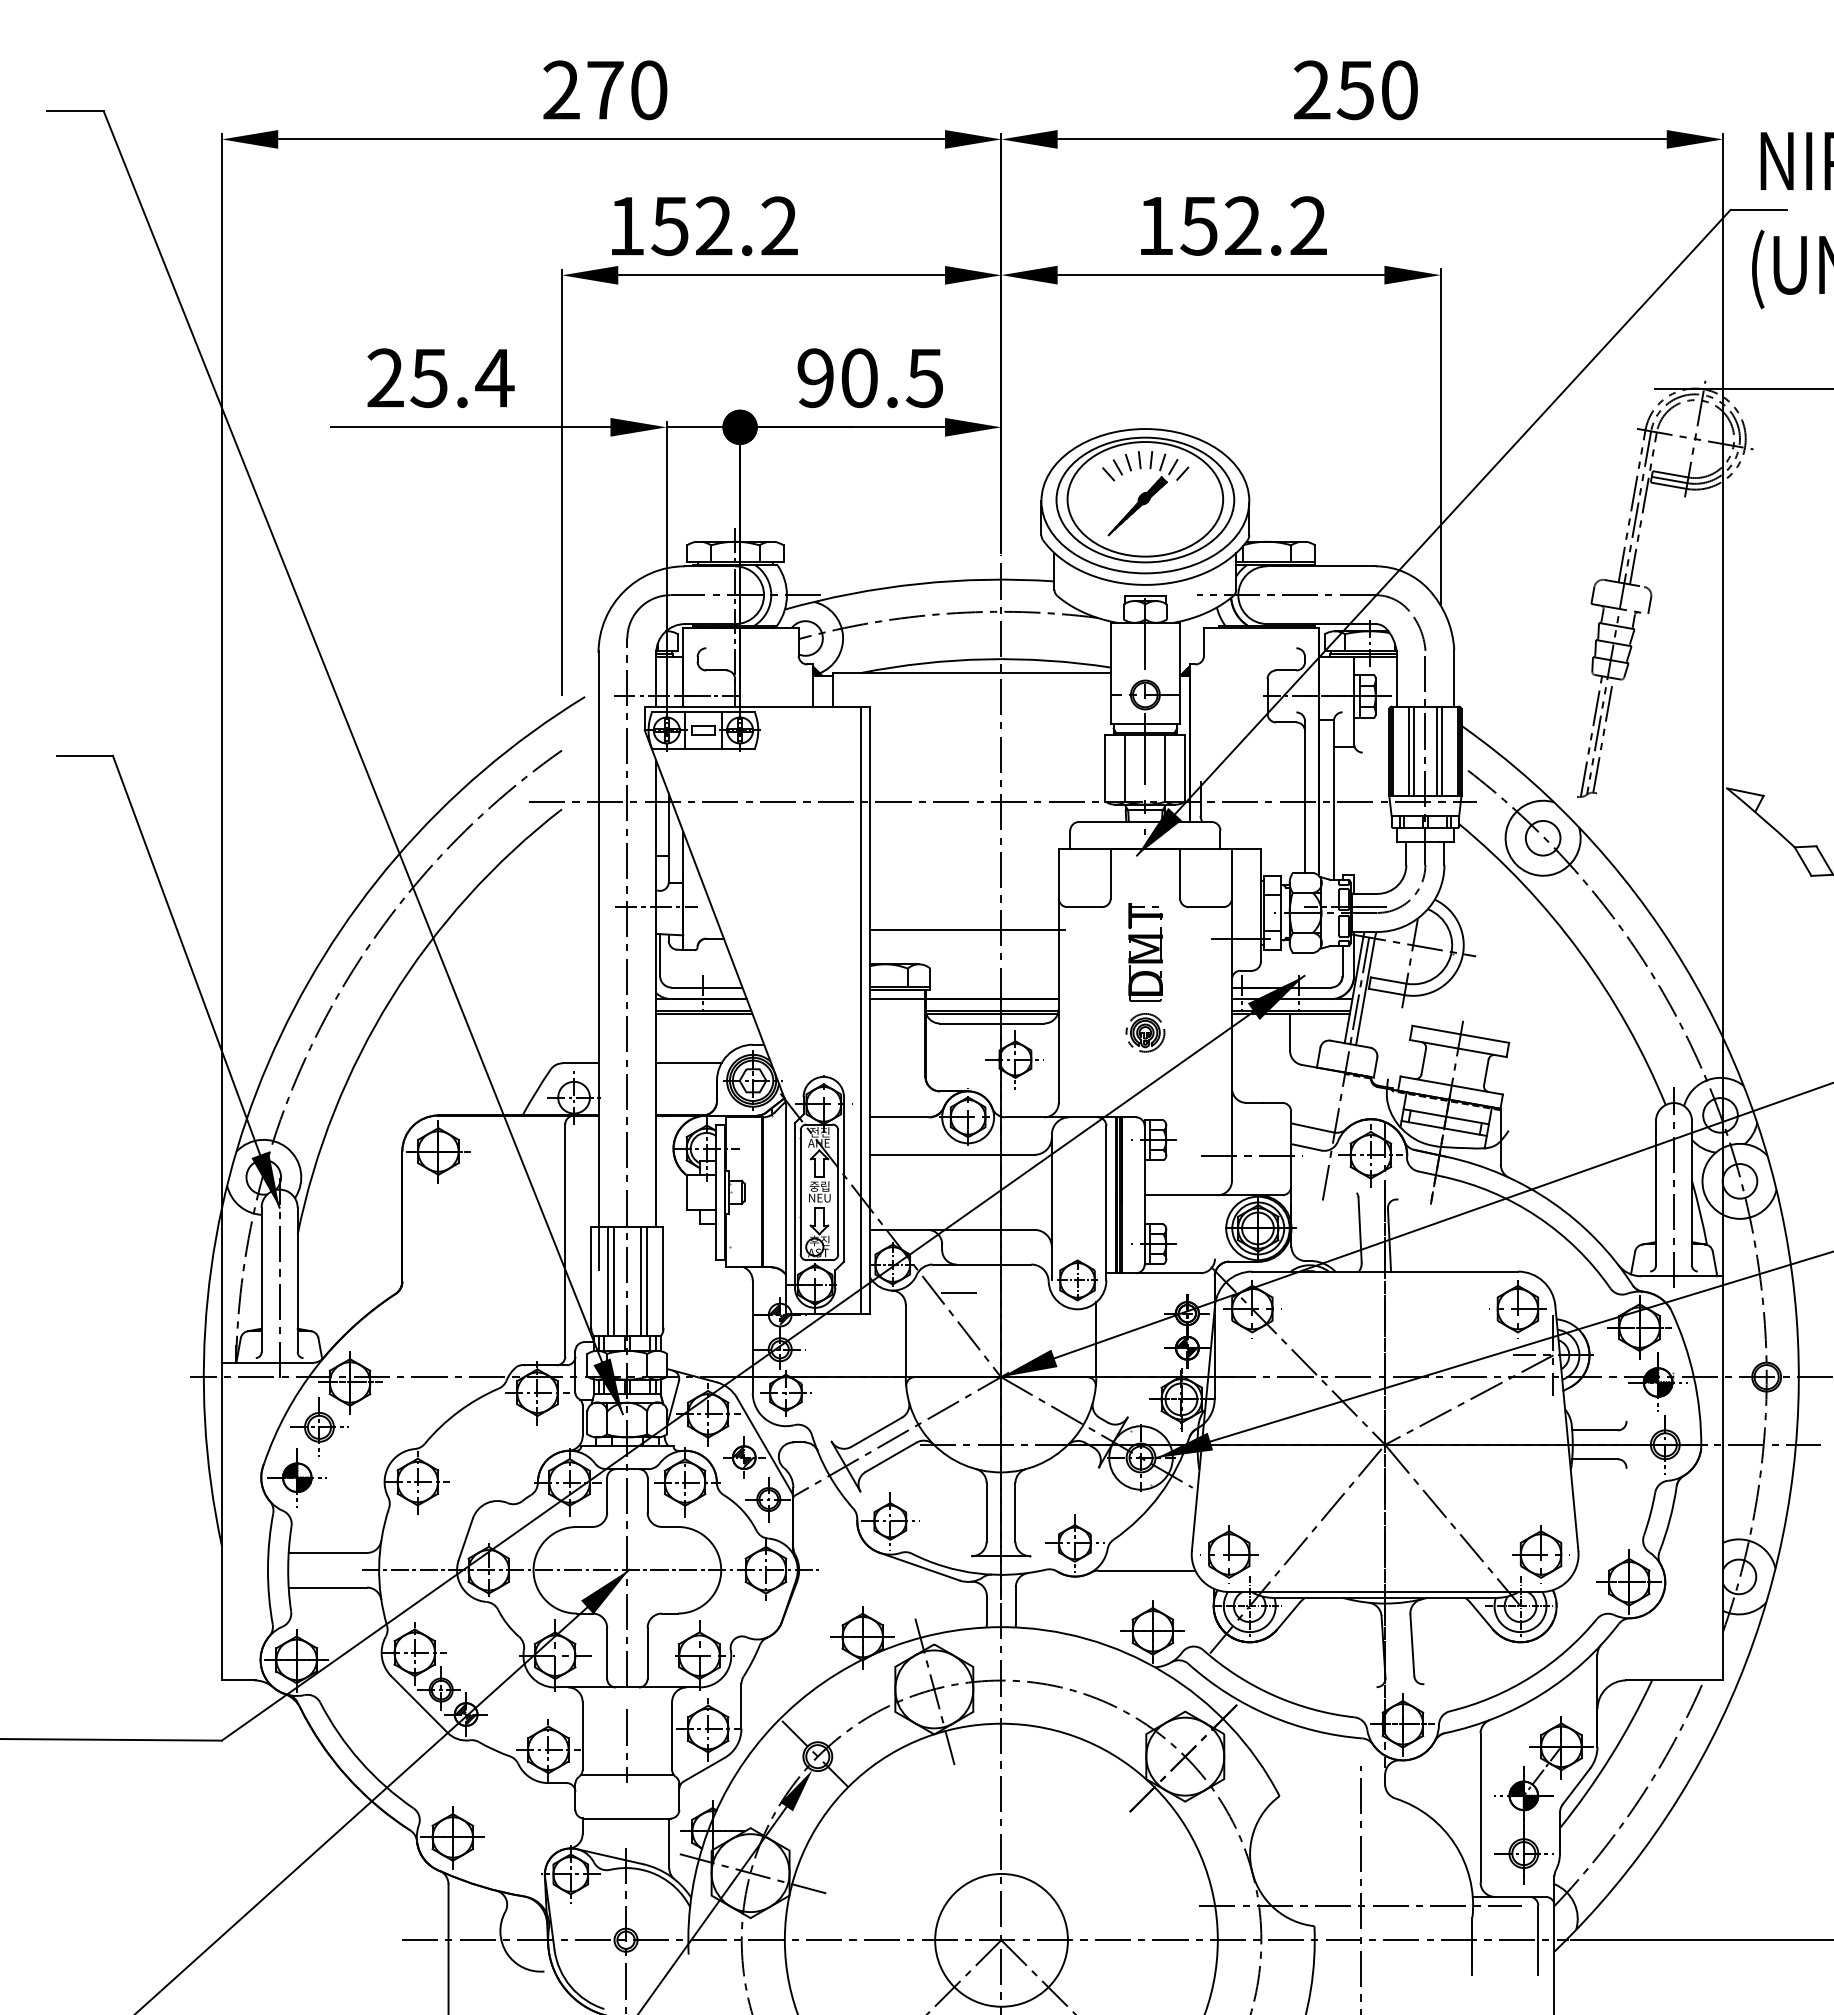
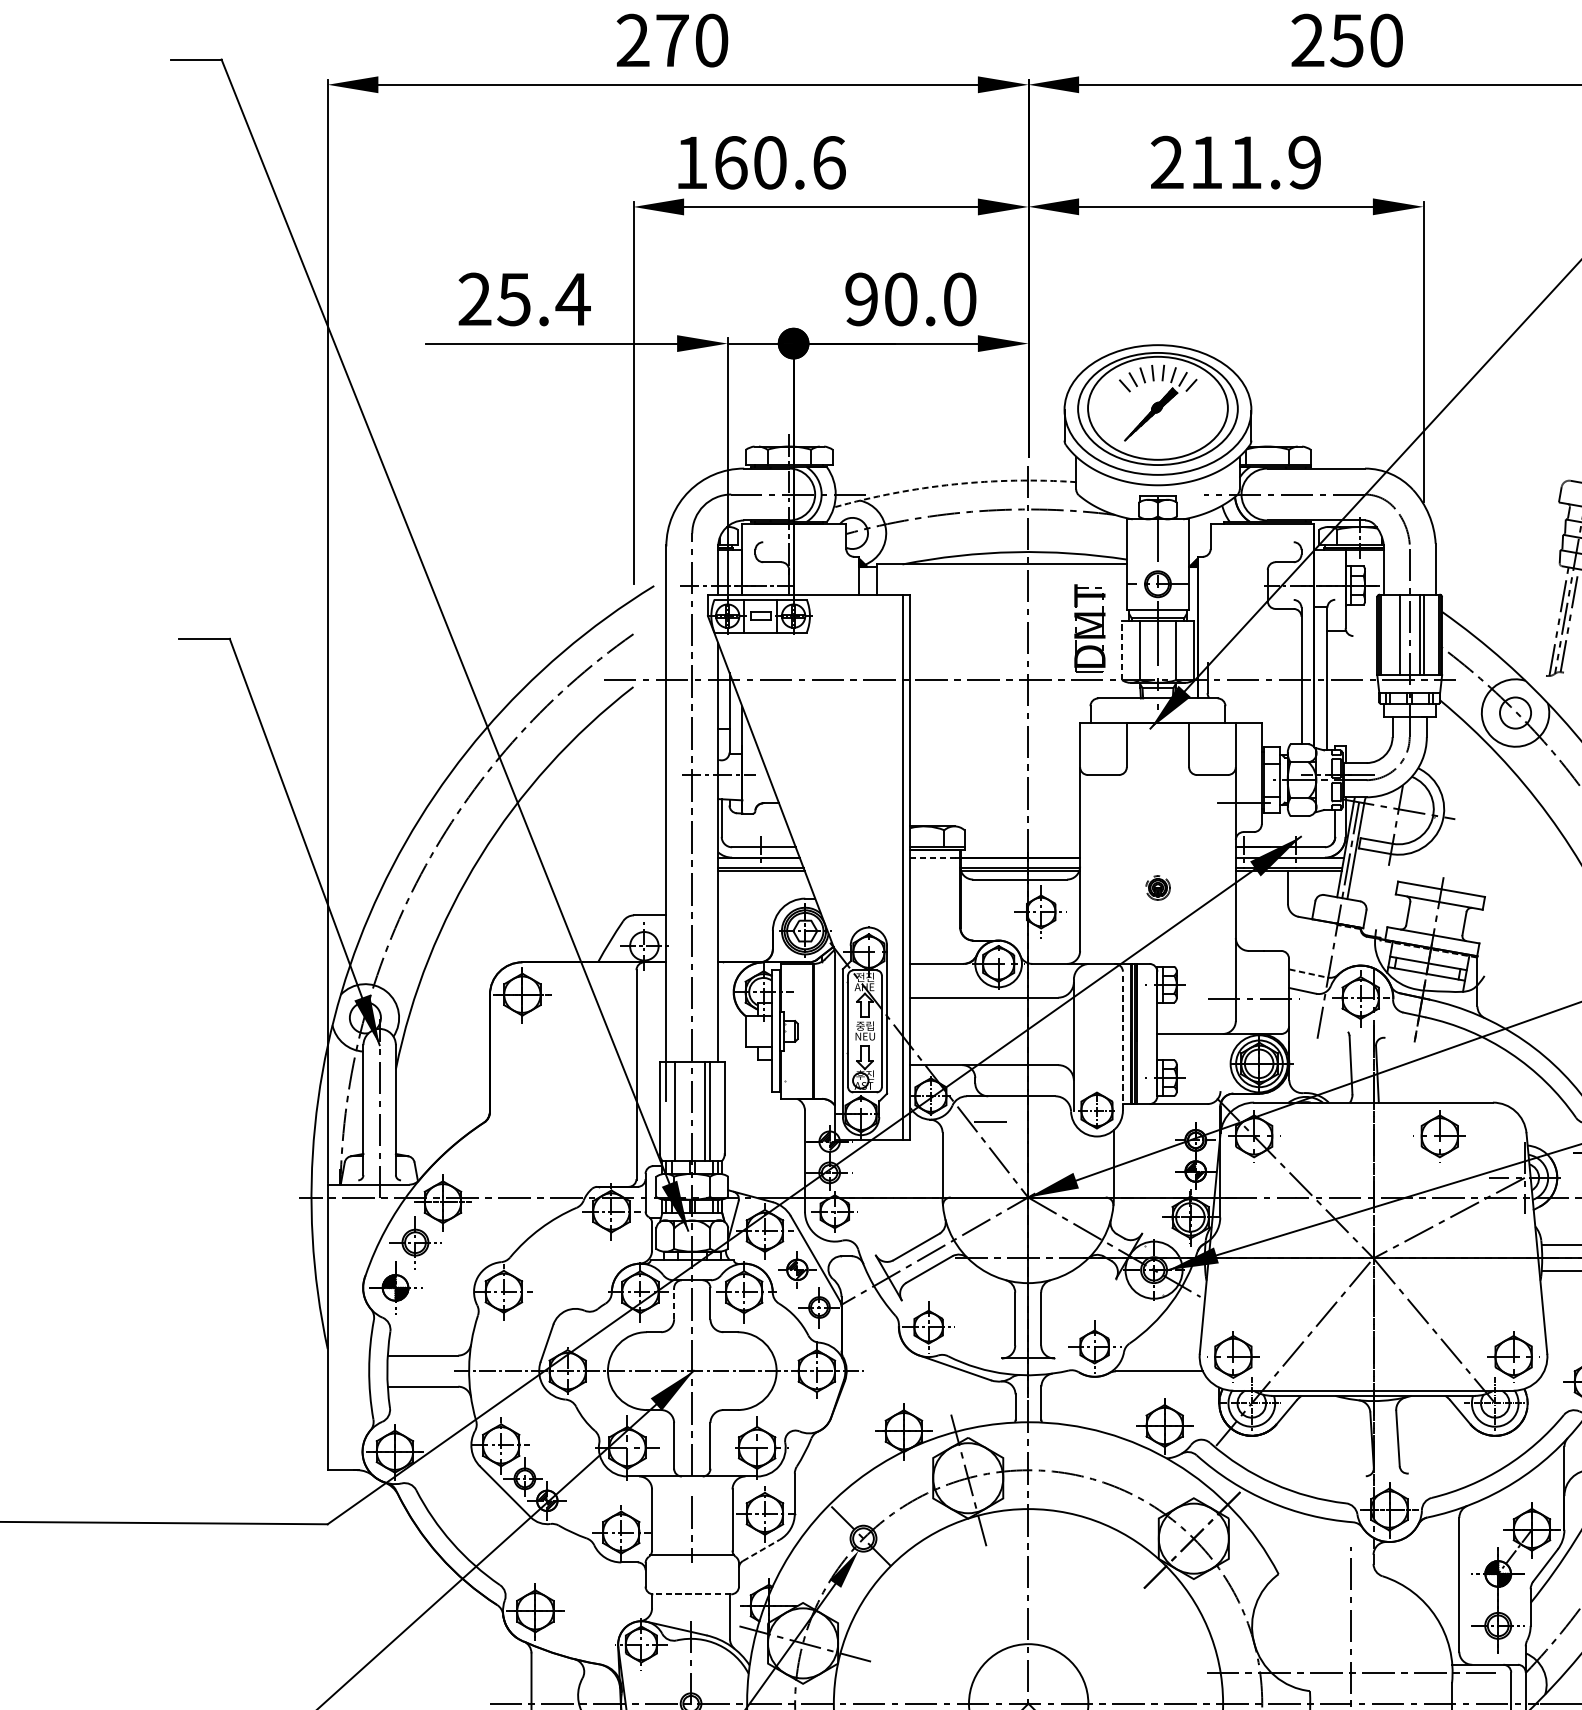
text: (1231, 225) -> (1235, 162), 152.2 -> 211.9
text: (724, 226) -> (779, 163), 152.2 -> 160.6
text: (924, 377) -> (959, 298), 90.5 -> 90.0
arc: (918, 583) -> (954, 484), solid -> dashed
line: (1408, 751) -> (1394, 635), removed
line: (1105, 767) -> (1122, 649), solid -> dashed
line: (967, 930) -> (998, 795), removed
part: (1145, 952) -> (1089, 628), moved
line: (894, 999) -> (932, 858), solid -> dashed
part: (1145, 1032) -> (1158, 887), size x0.7
line: (688, 1063) -> (747, 915), removed
line: (1312, 1127) -> (1308, 973), solid -> dashed
line: (1106, 1202) -> (1123, 1040), solid -> dashed
line: (613, 1281) -> (679, 1111), removed
part: (1517, 1309) -> (1439, 1136), moved
line: (607, 1494) -> (674, 1303), solid -> dashed
line: (704, 1769) -> (761, 1550), solid -> dashed
line: (626, 1818) -> (691, 1594), solid -> dashed

